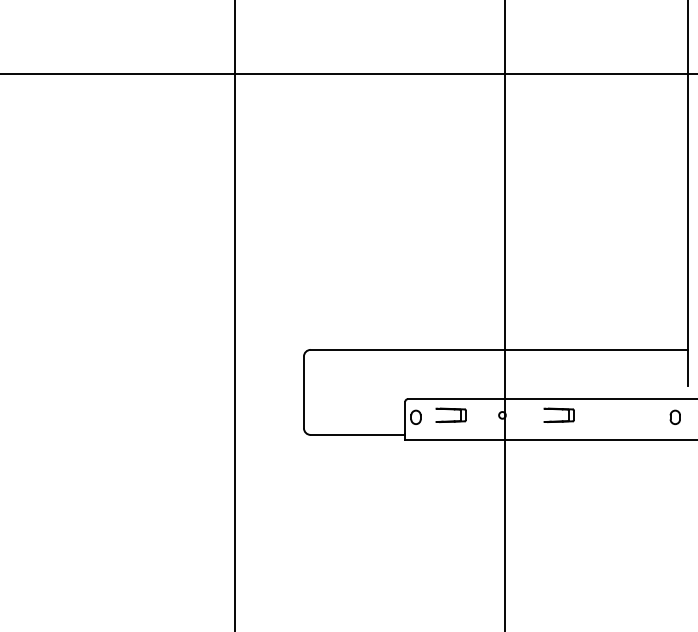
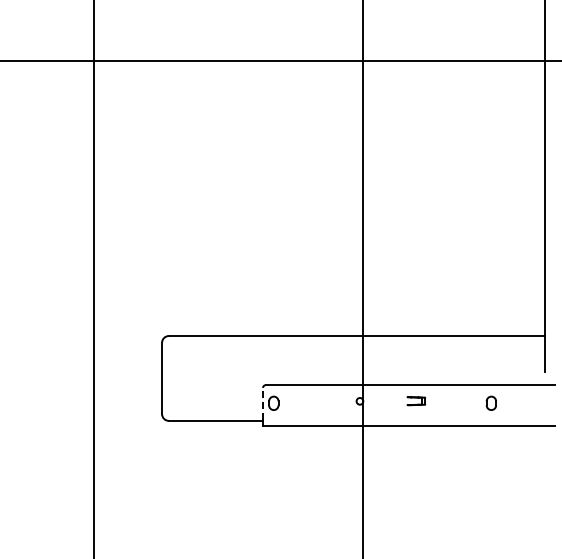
part: (450, 414) -> (308, 400), removed
part: (558, 414) -> (415, 400), size x0.6
part: (674, 416) -> (490, 402), moved
line: (405, 417) -> (263, 403), solid -> dashed

